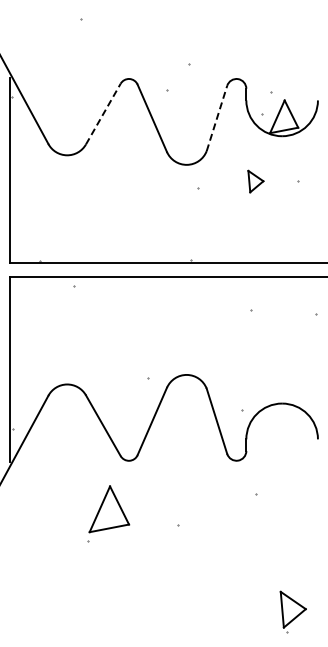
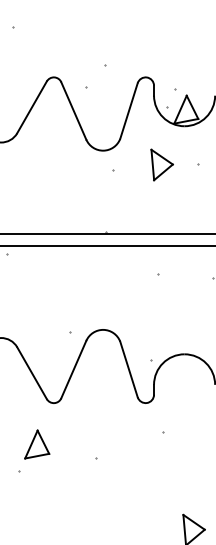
line: (103, 114) -> (32, 107), dashed -> solid
line: (217, 118) -> (129, 111), dashed -> solid
part: (255, 181) -> (161, 164), size x1.67
part: (109, 509) -> (37, 444), size x0.71

